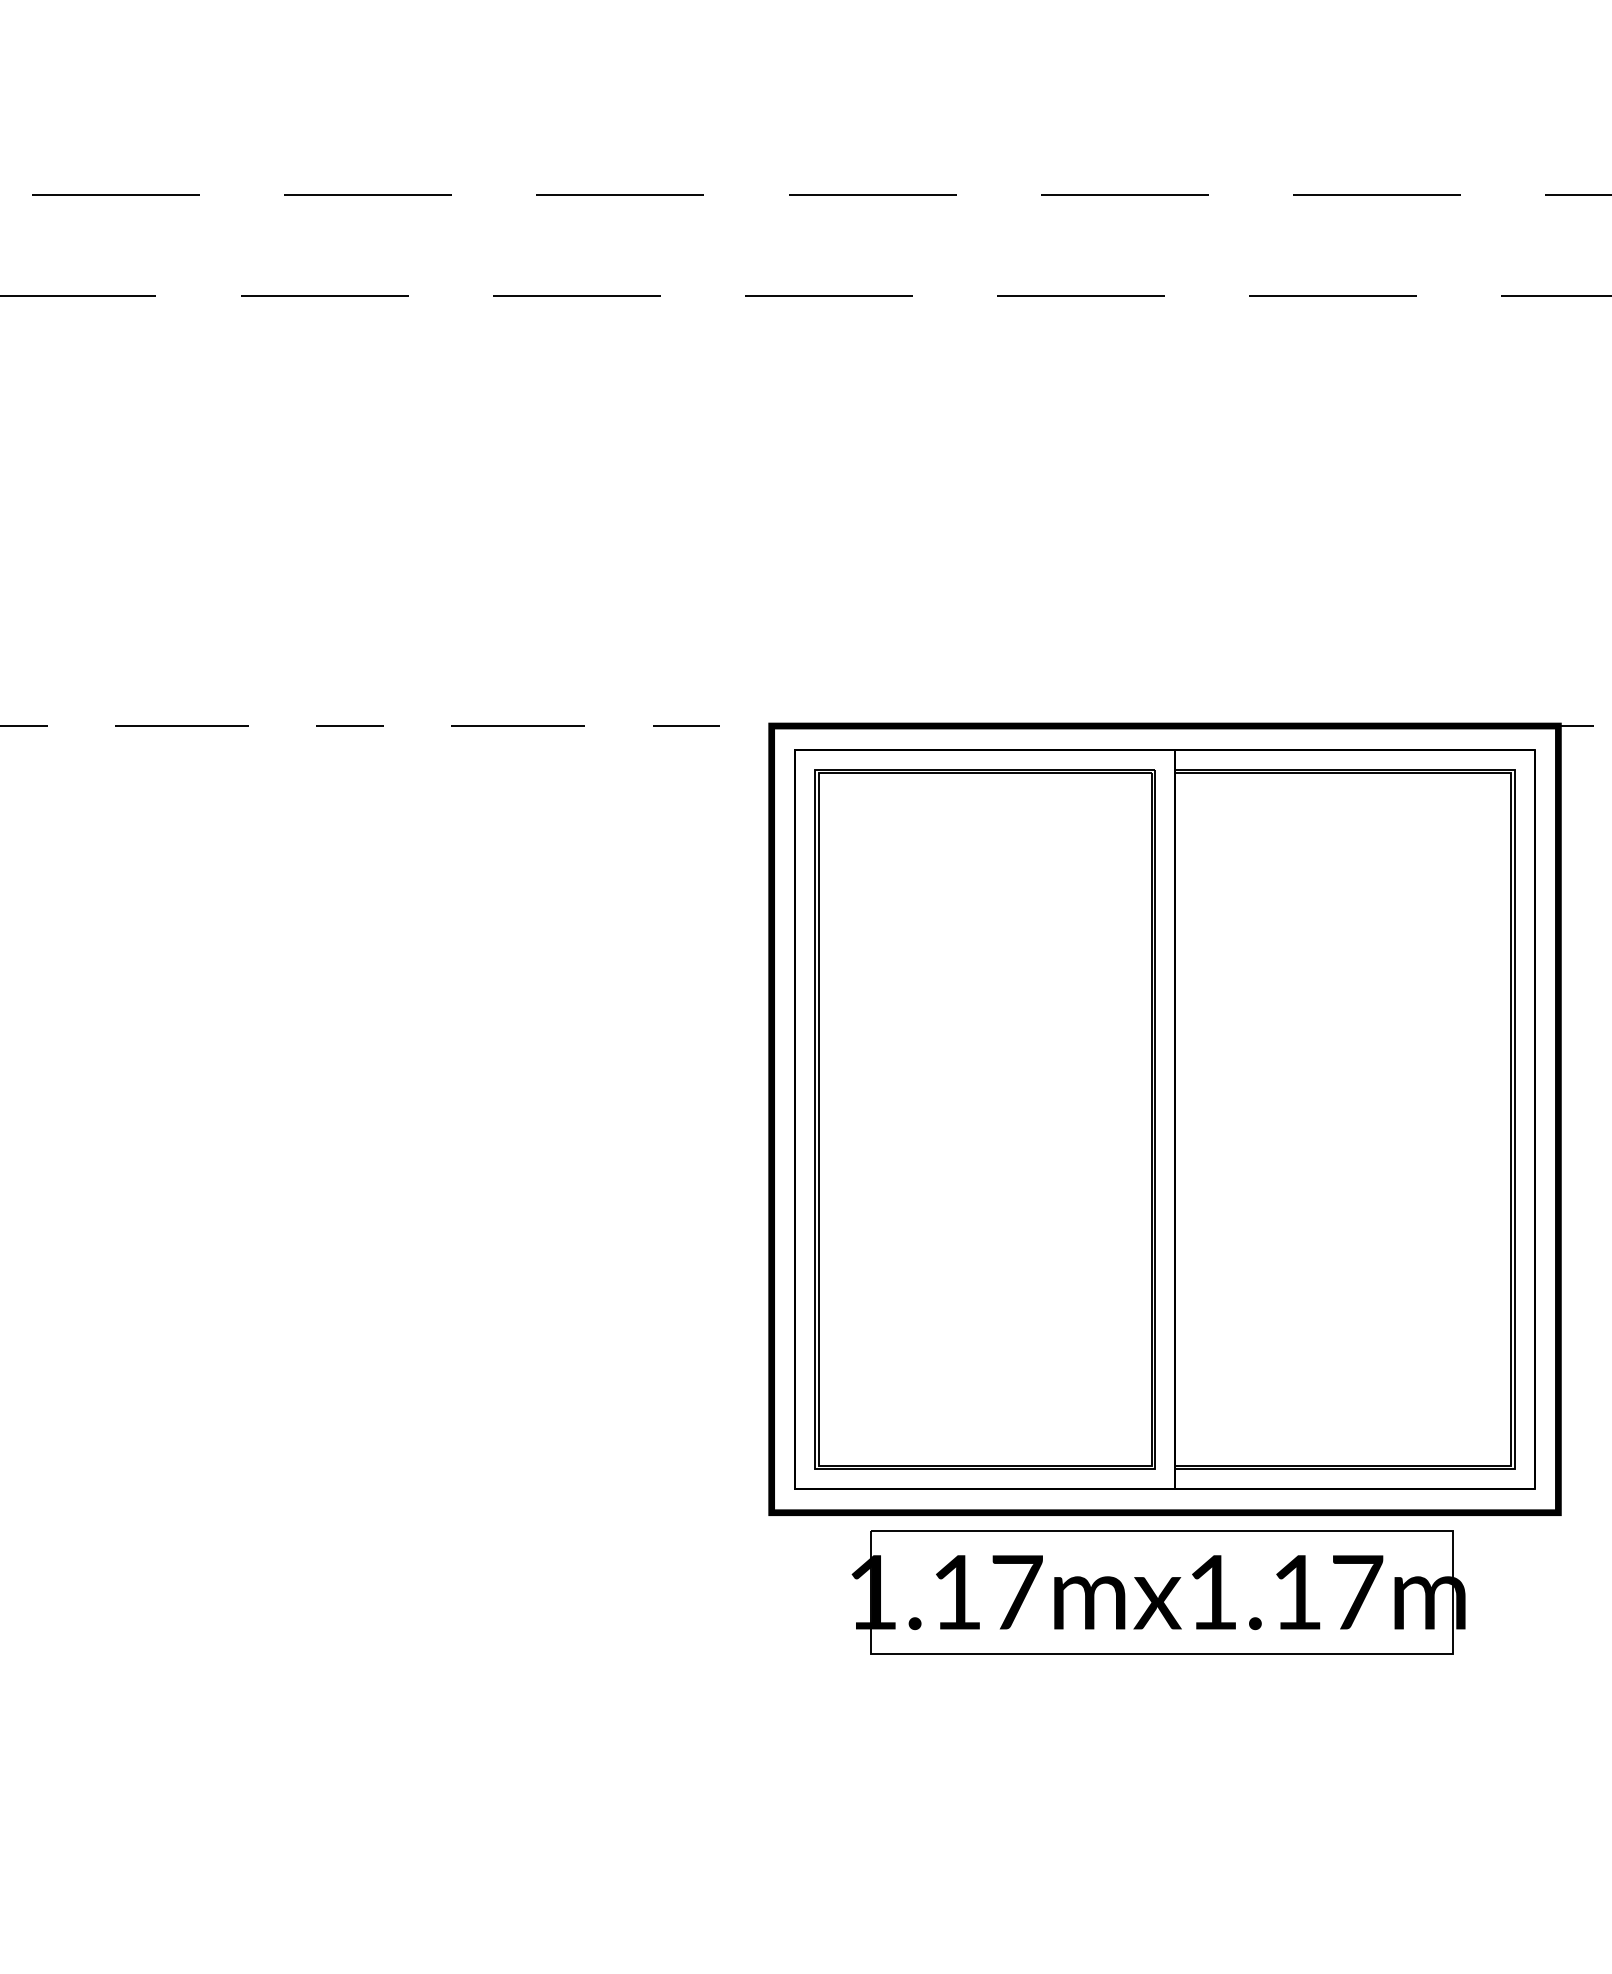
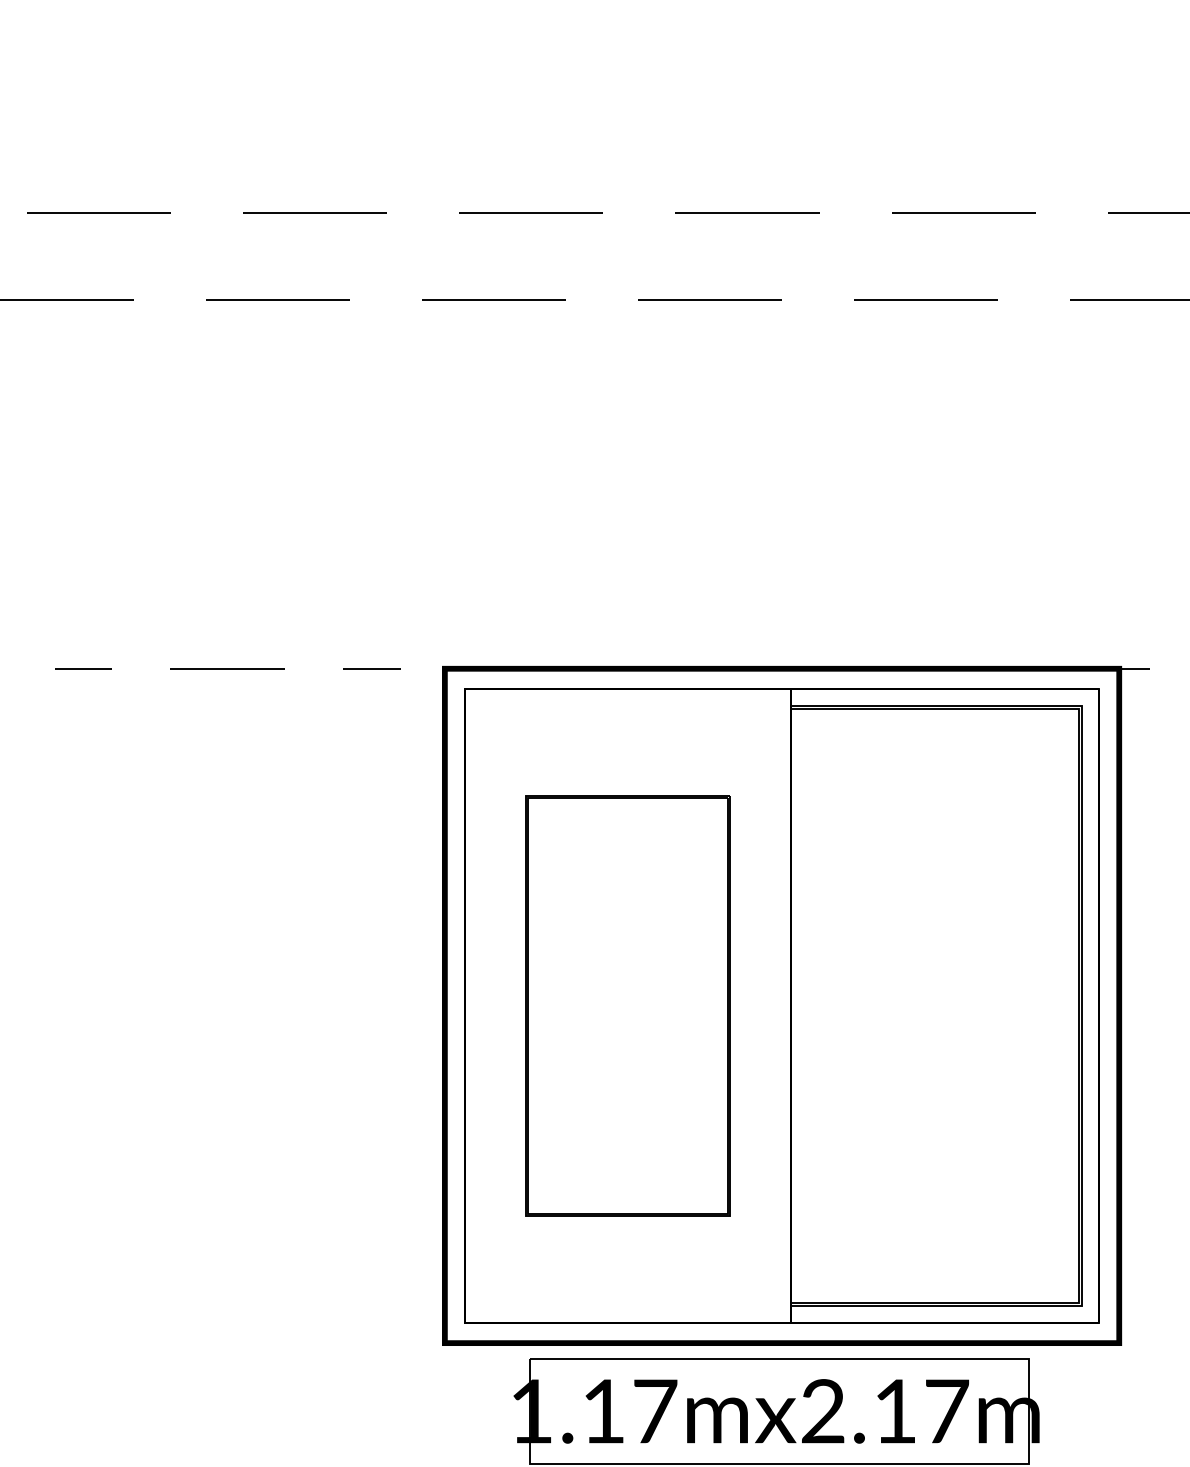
part: (984, 1119) -> (627, 1006), size x0.7
text: (1212, 1591) -> (822, 1410), 1.17mx1.17m -> 1.17mx2.17m

